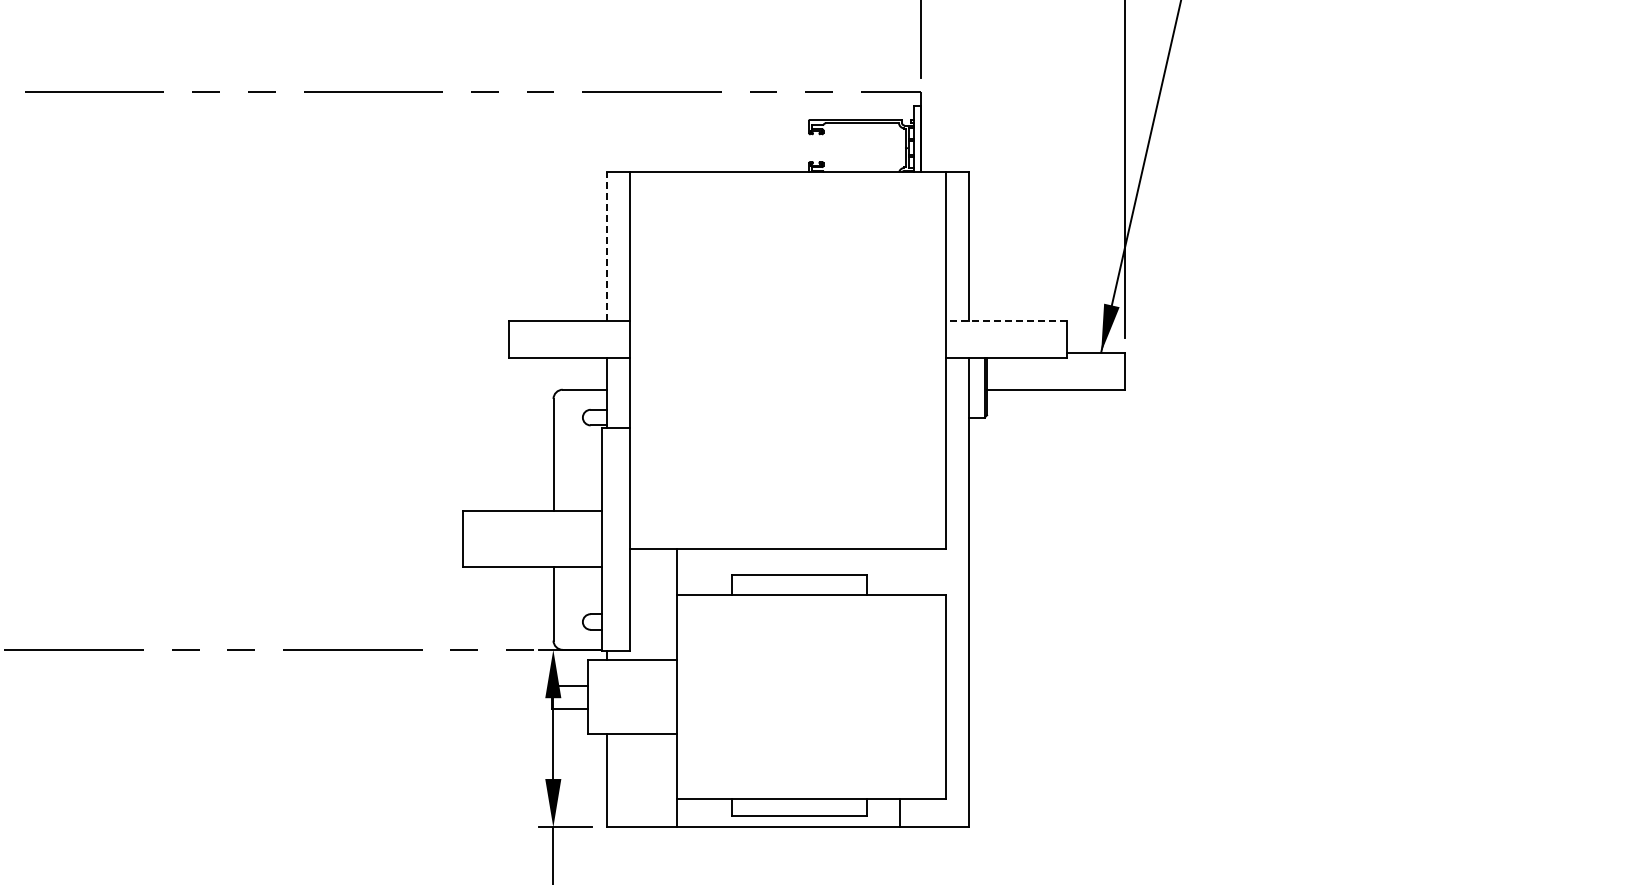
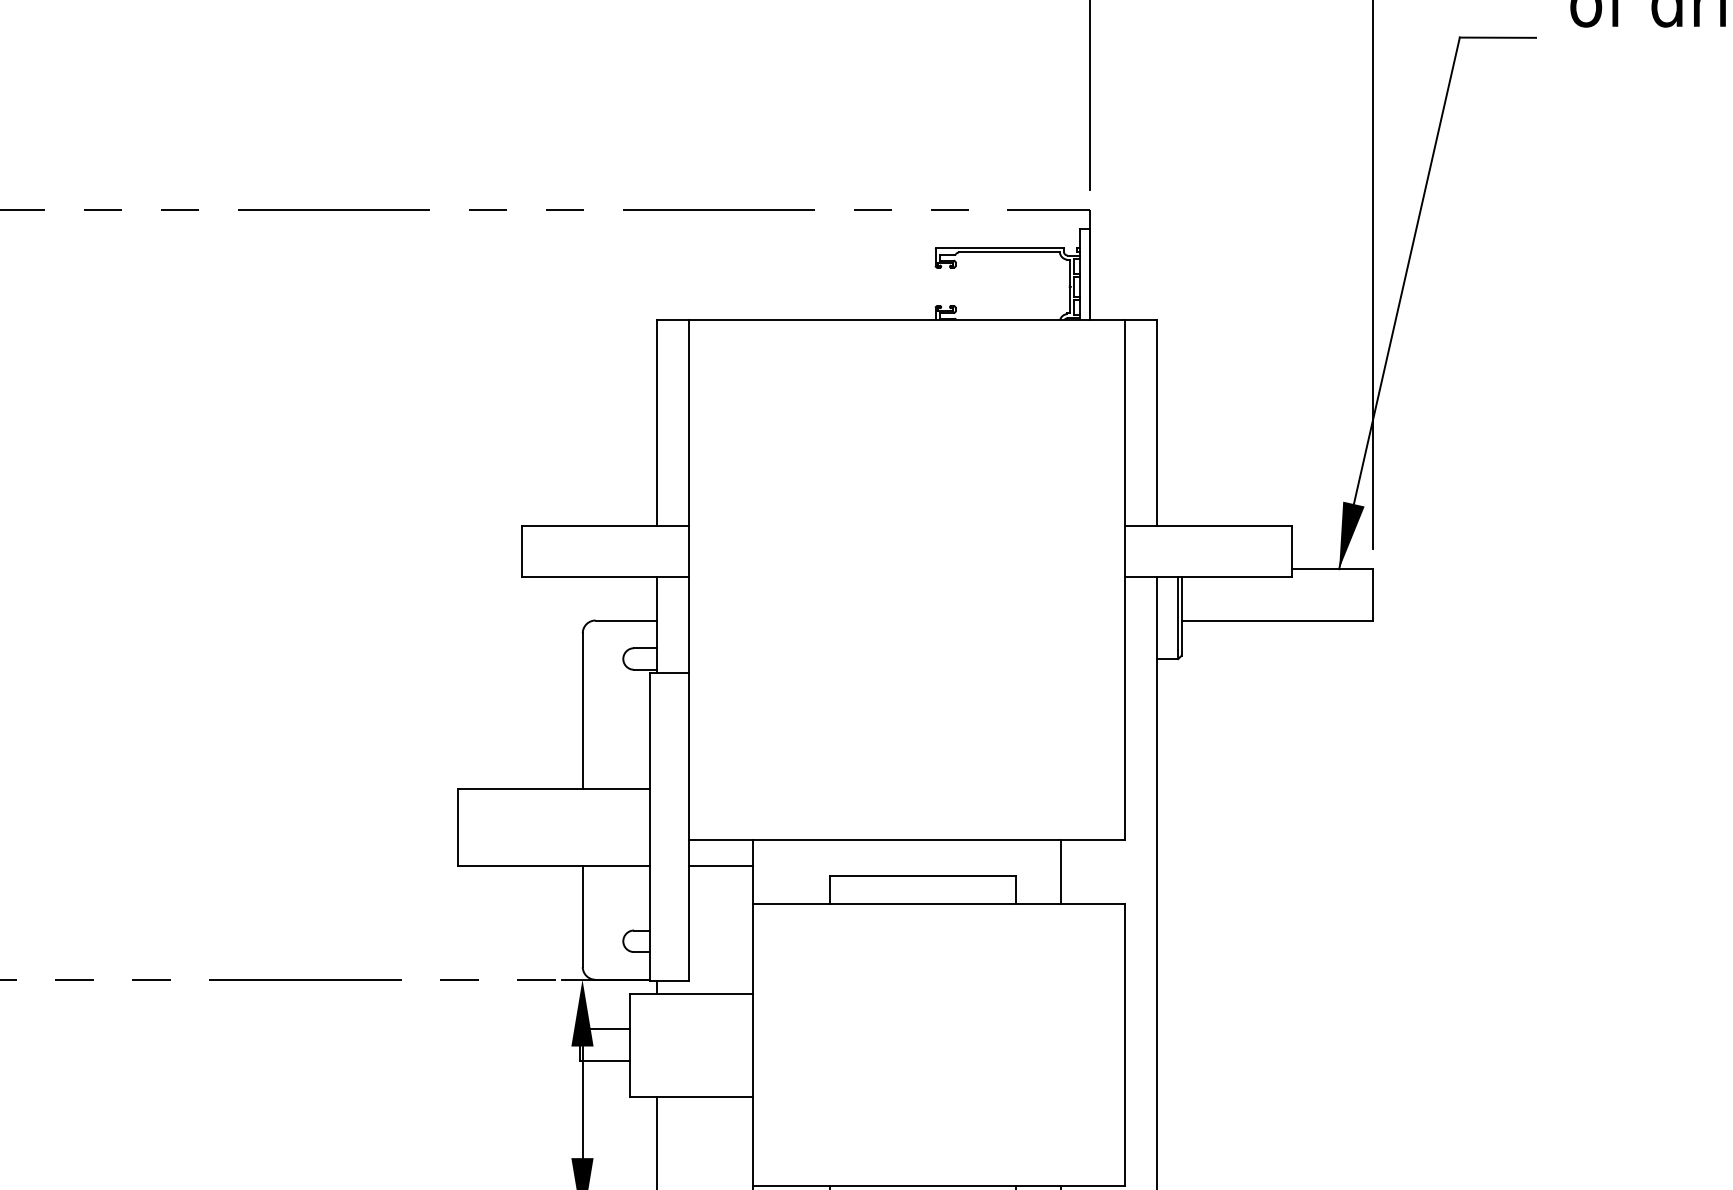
line: (607, 246) -> (657, 422), dashed -> solid
line: (1006, 320) -> (1208, 524), dashed -> solid
line: (653, 567) -> (720, 866), added
line: (899, 571) -> (1060, 871), added

